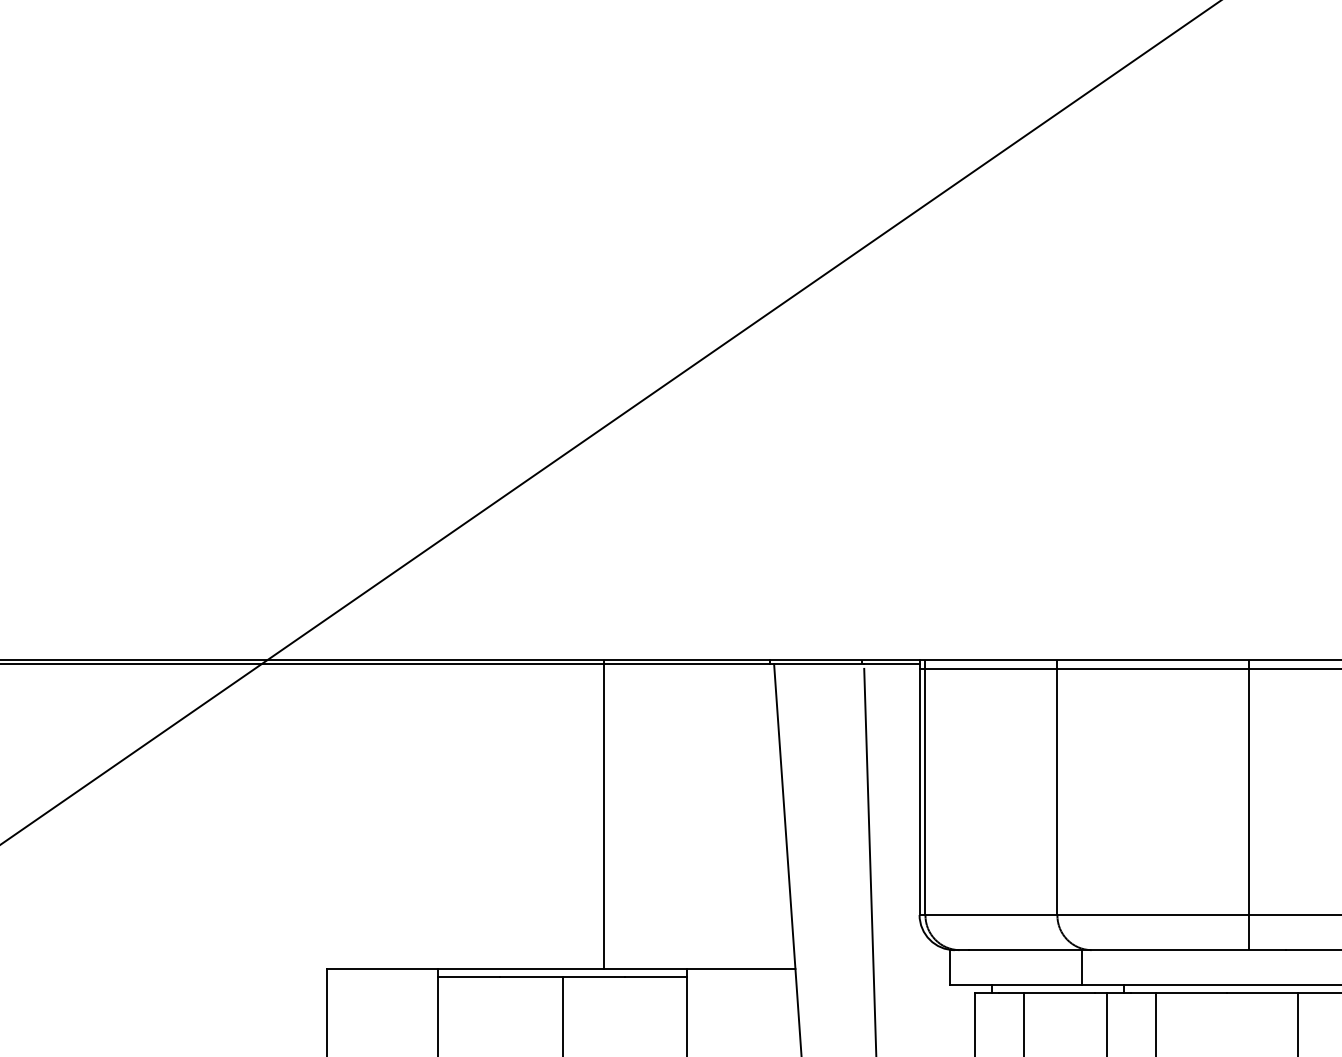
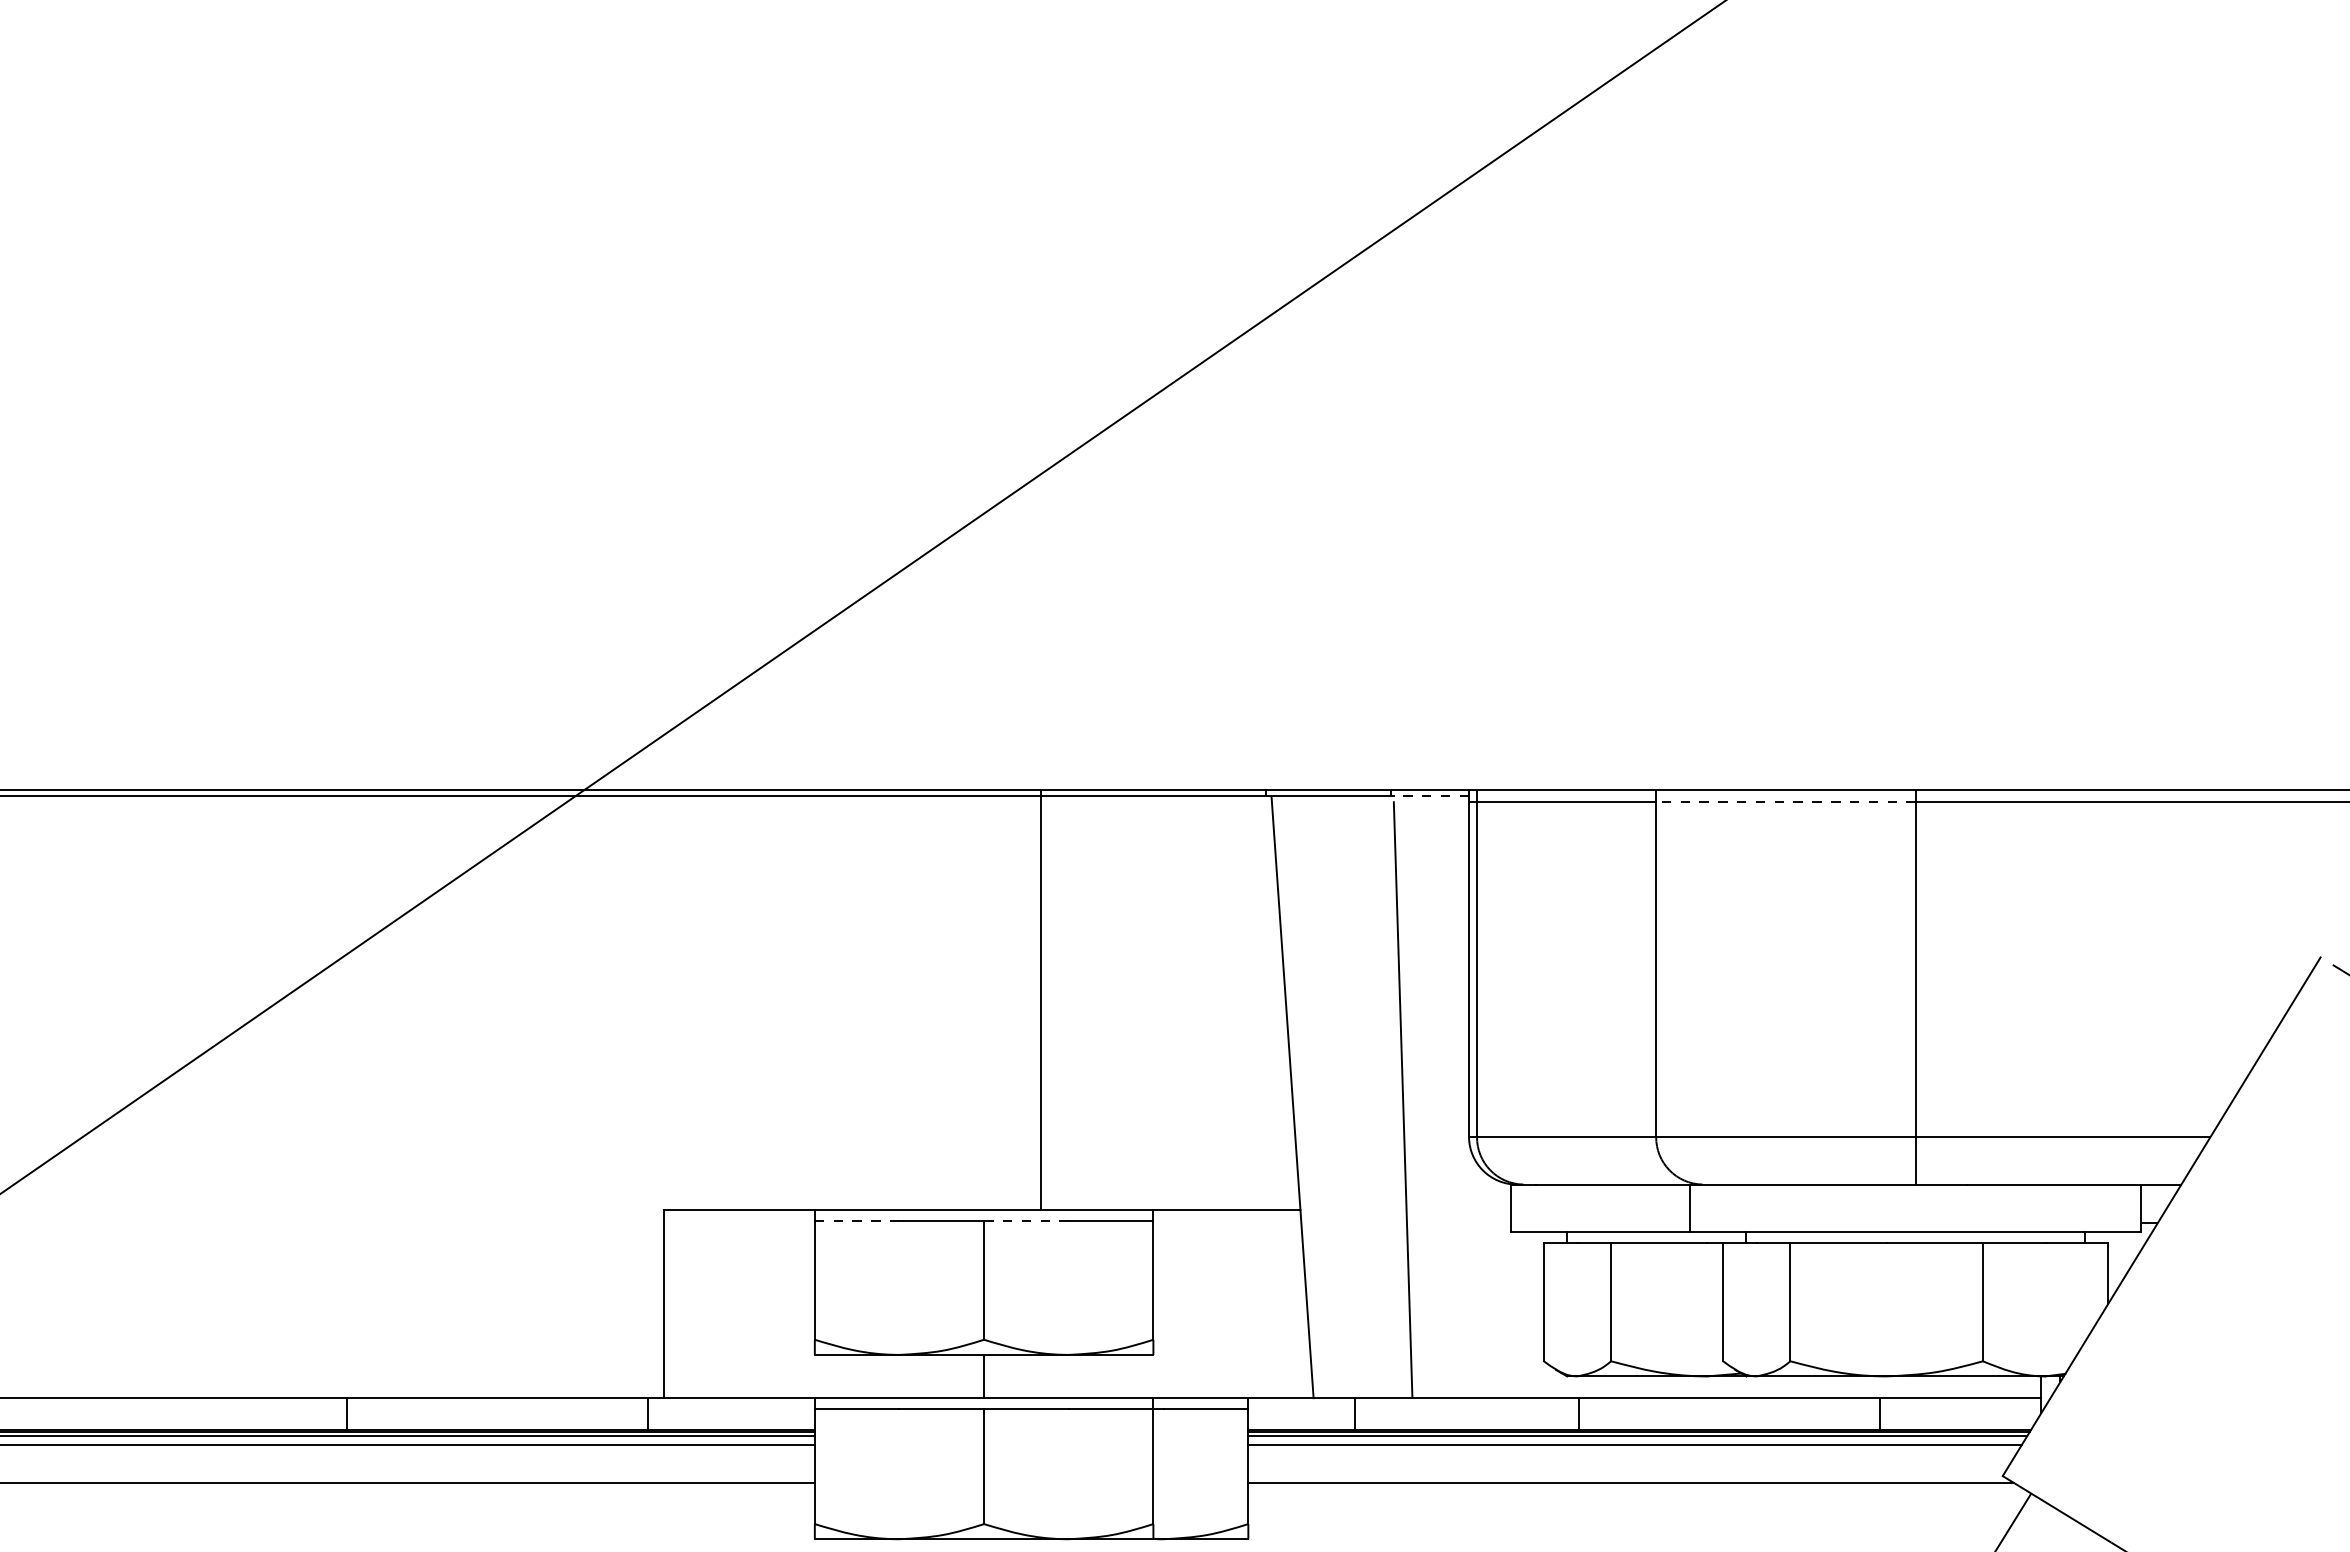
line: (891, 664) -> (1431, 796), solid -> dashed
line: (1152, 668) -> (1785, 802), solid -> dashed
line: (469, 977) -> (857, 1221), solid -> dashed
line: (593, 977) -> (1026, 1221), solid -> dashed

